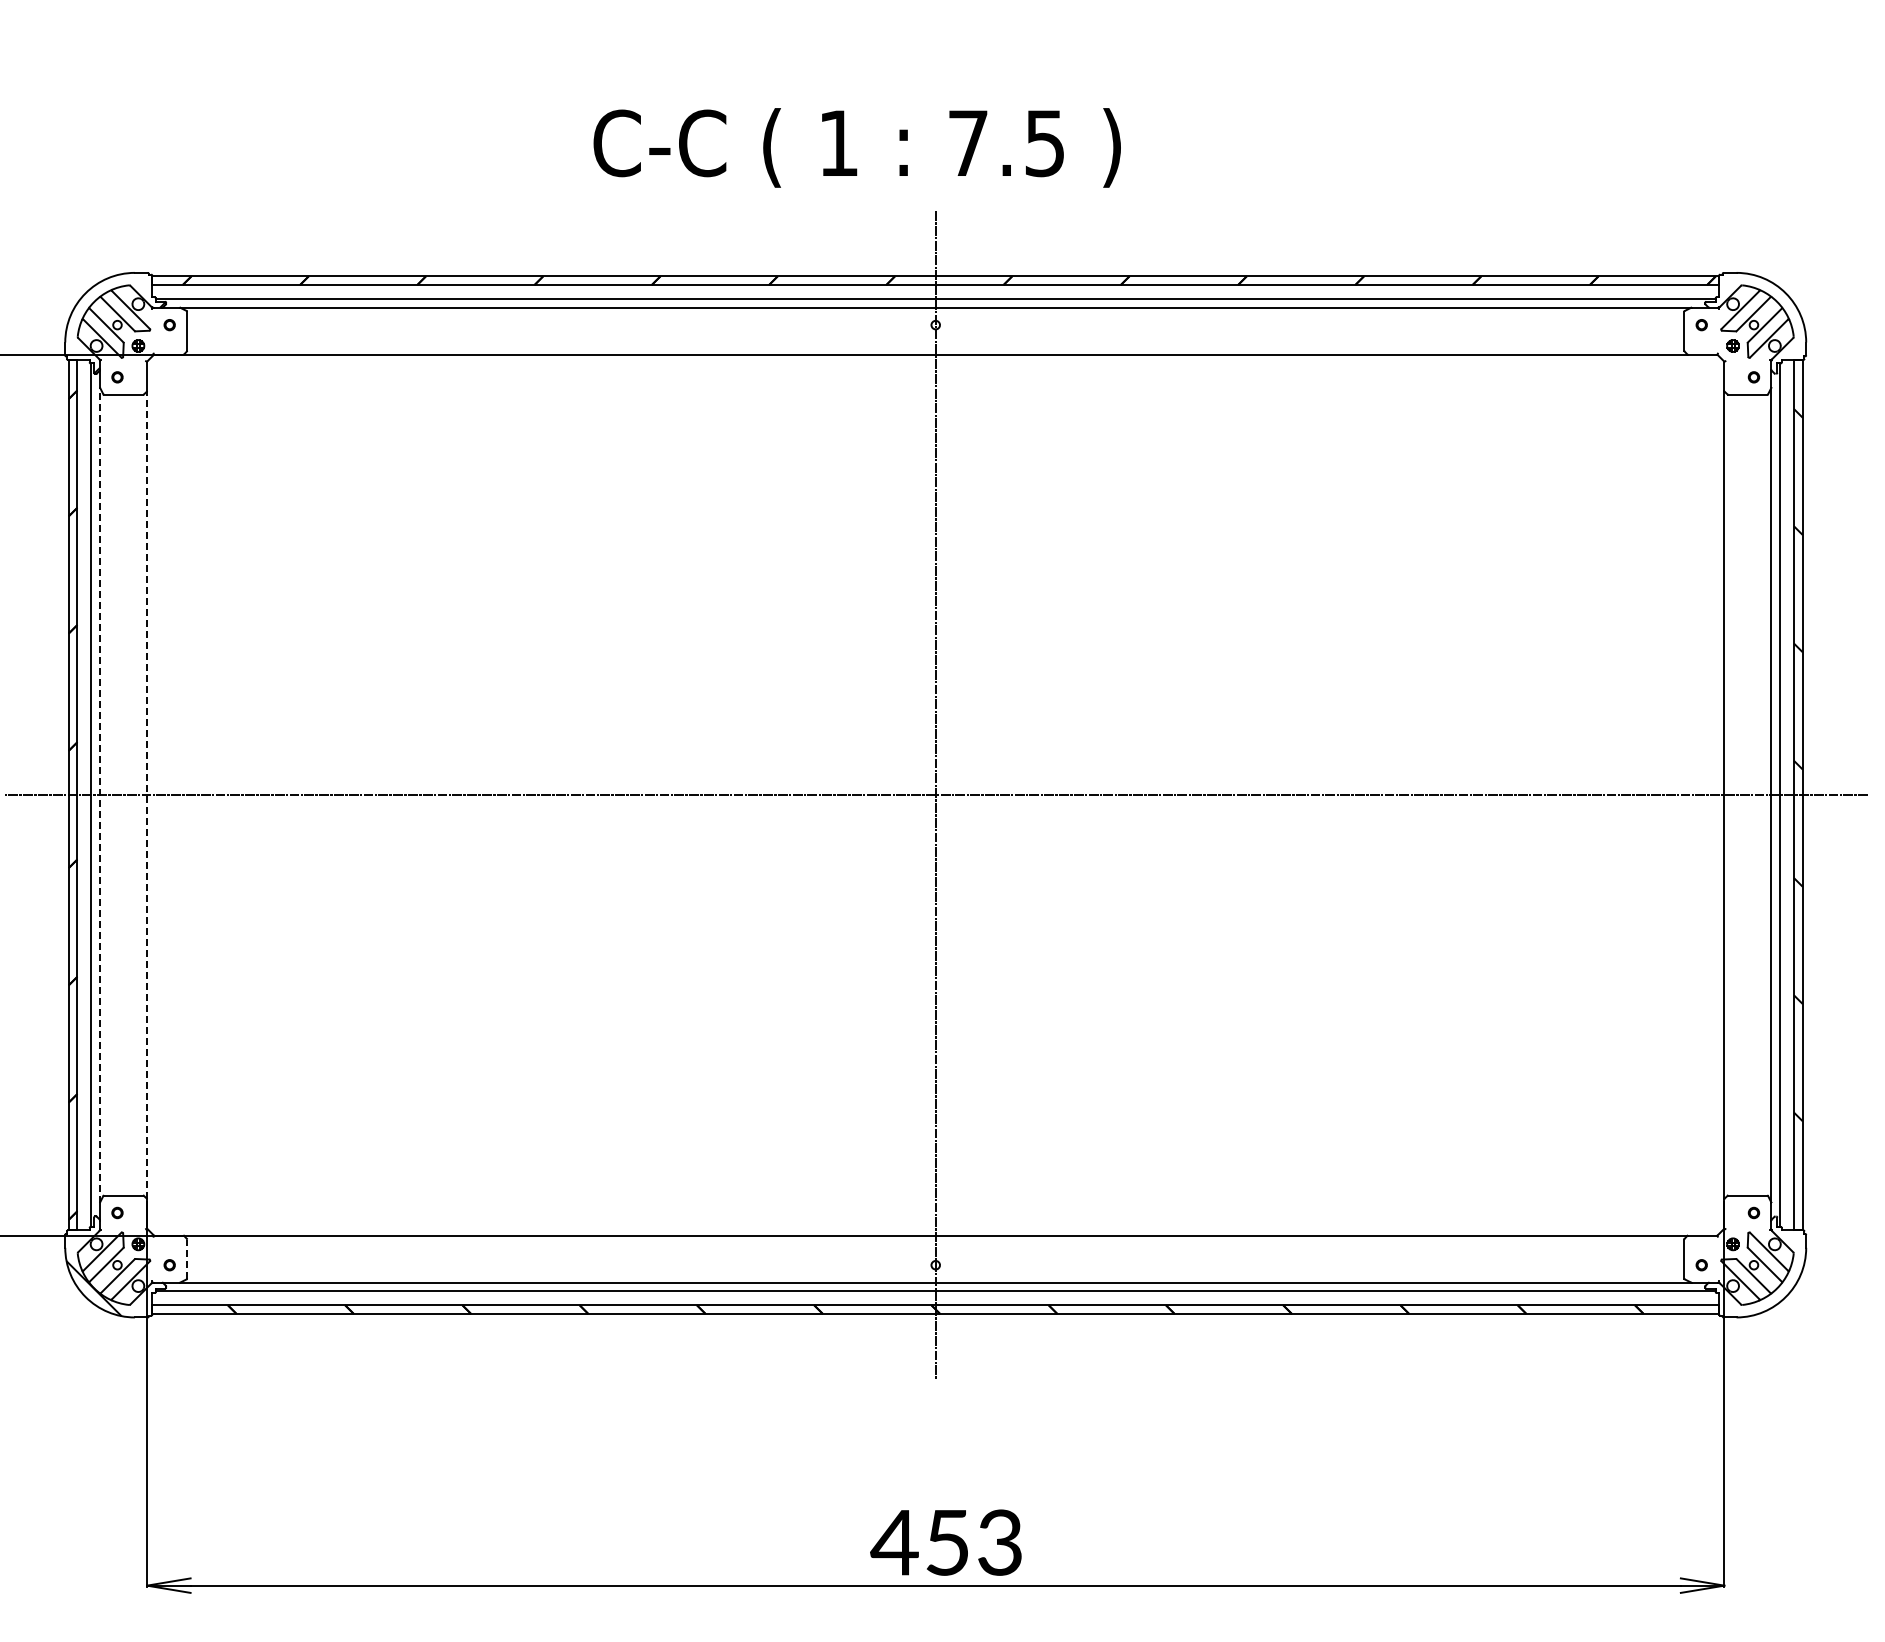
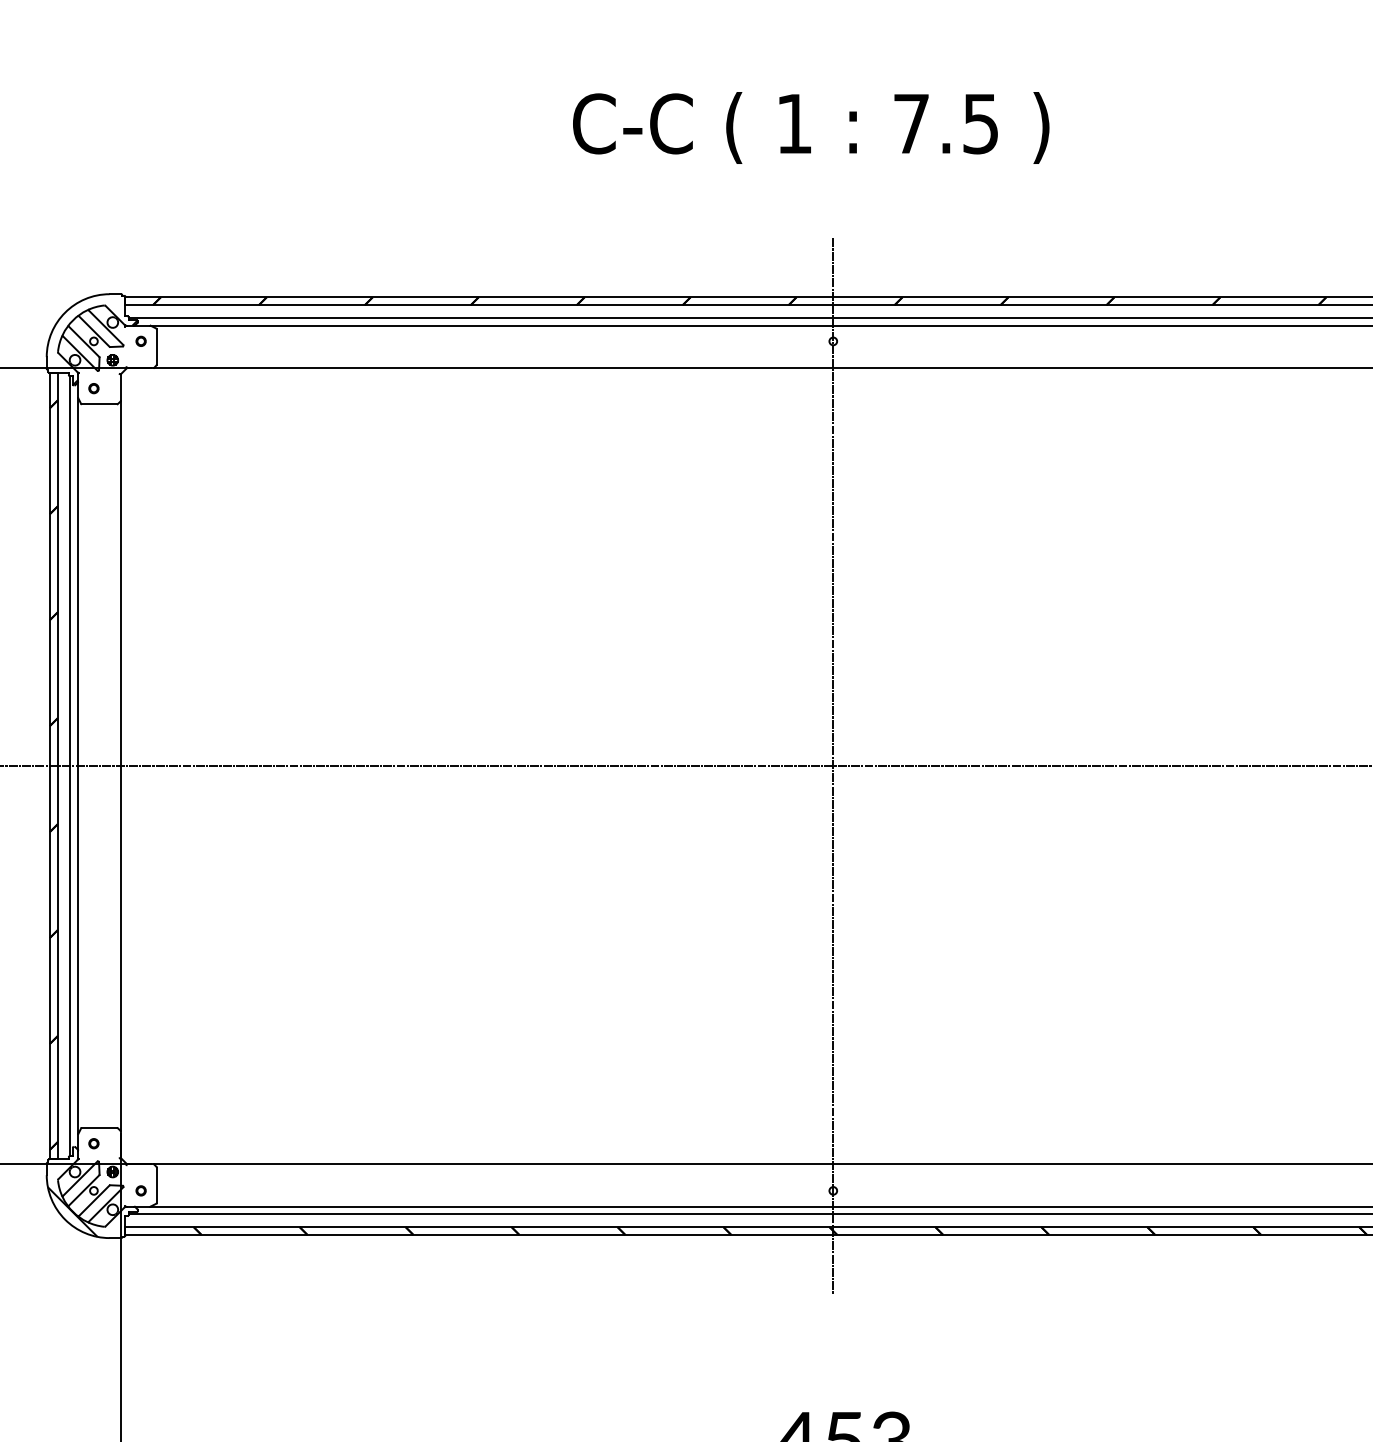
text: (856, 147) -> (810, 127), moved
line: (147, 794) -> (121, 765), dashed -> solid
line: (100, 795) -> (78, 766), dashed -> solid
line: (187, 1258) -> (157, 1184), dashed -> solid

